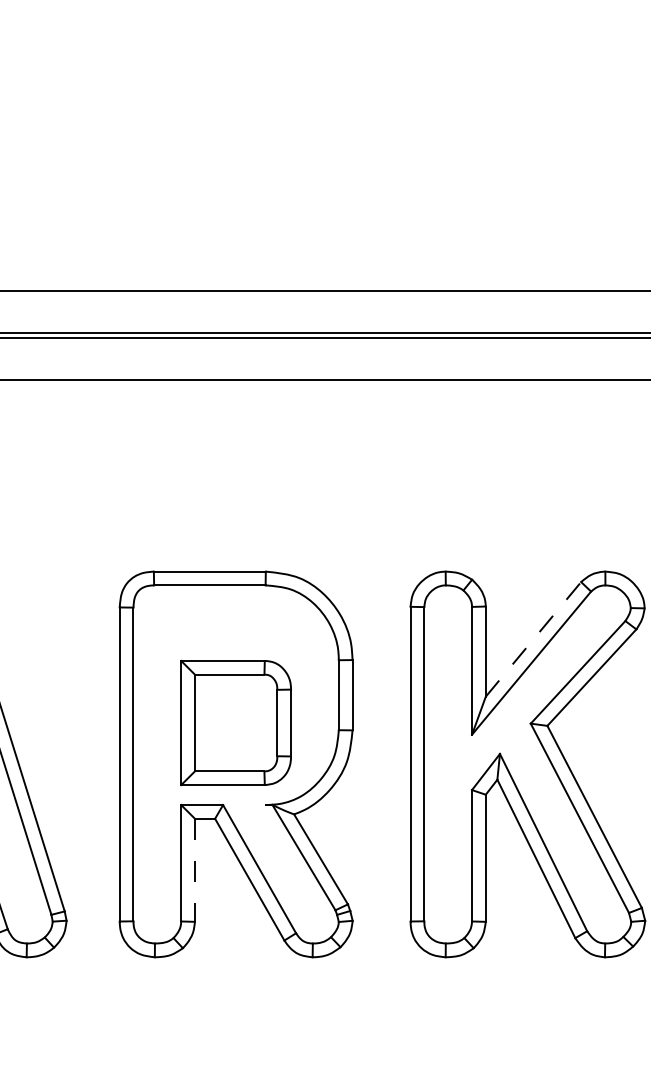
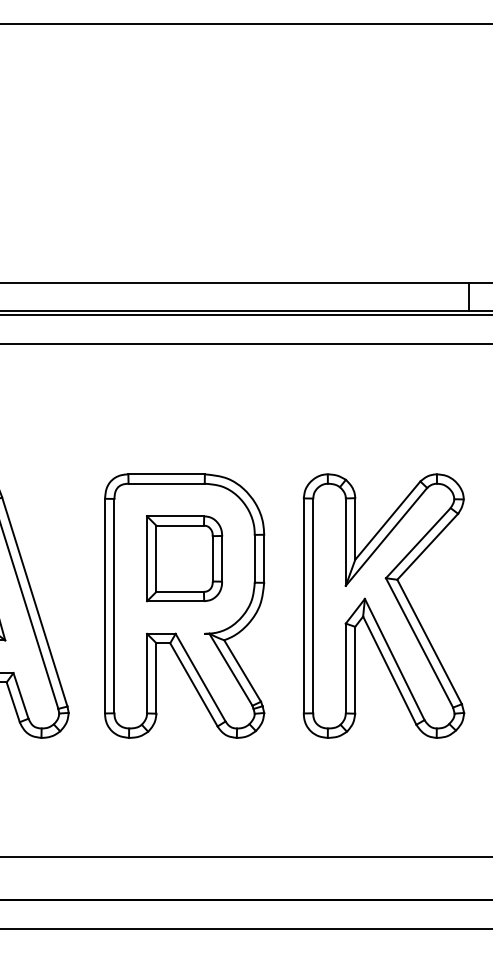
line: (533, 639) -> (387, 520), dashed -> solid
part: (235, 722) -> (184, 558), moved
line: (195, 870) -> (156, 678), dashed -> solid

